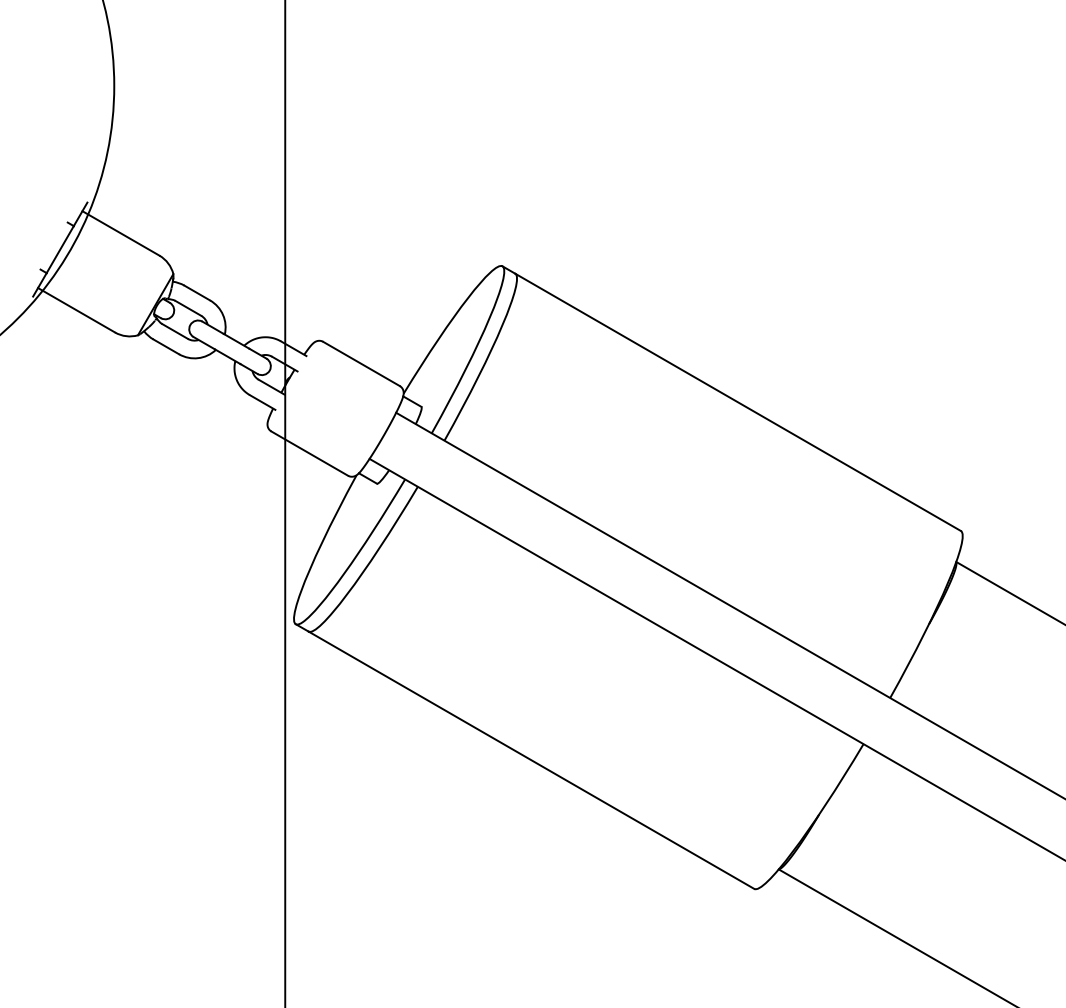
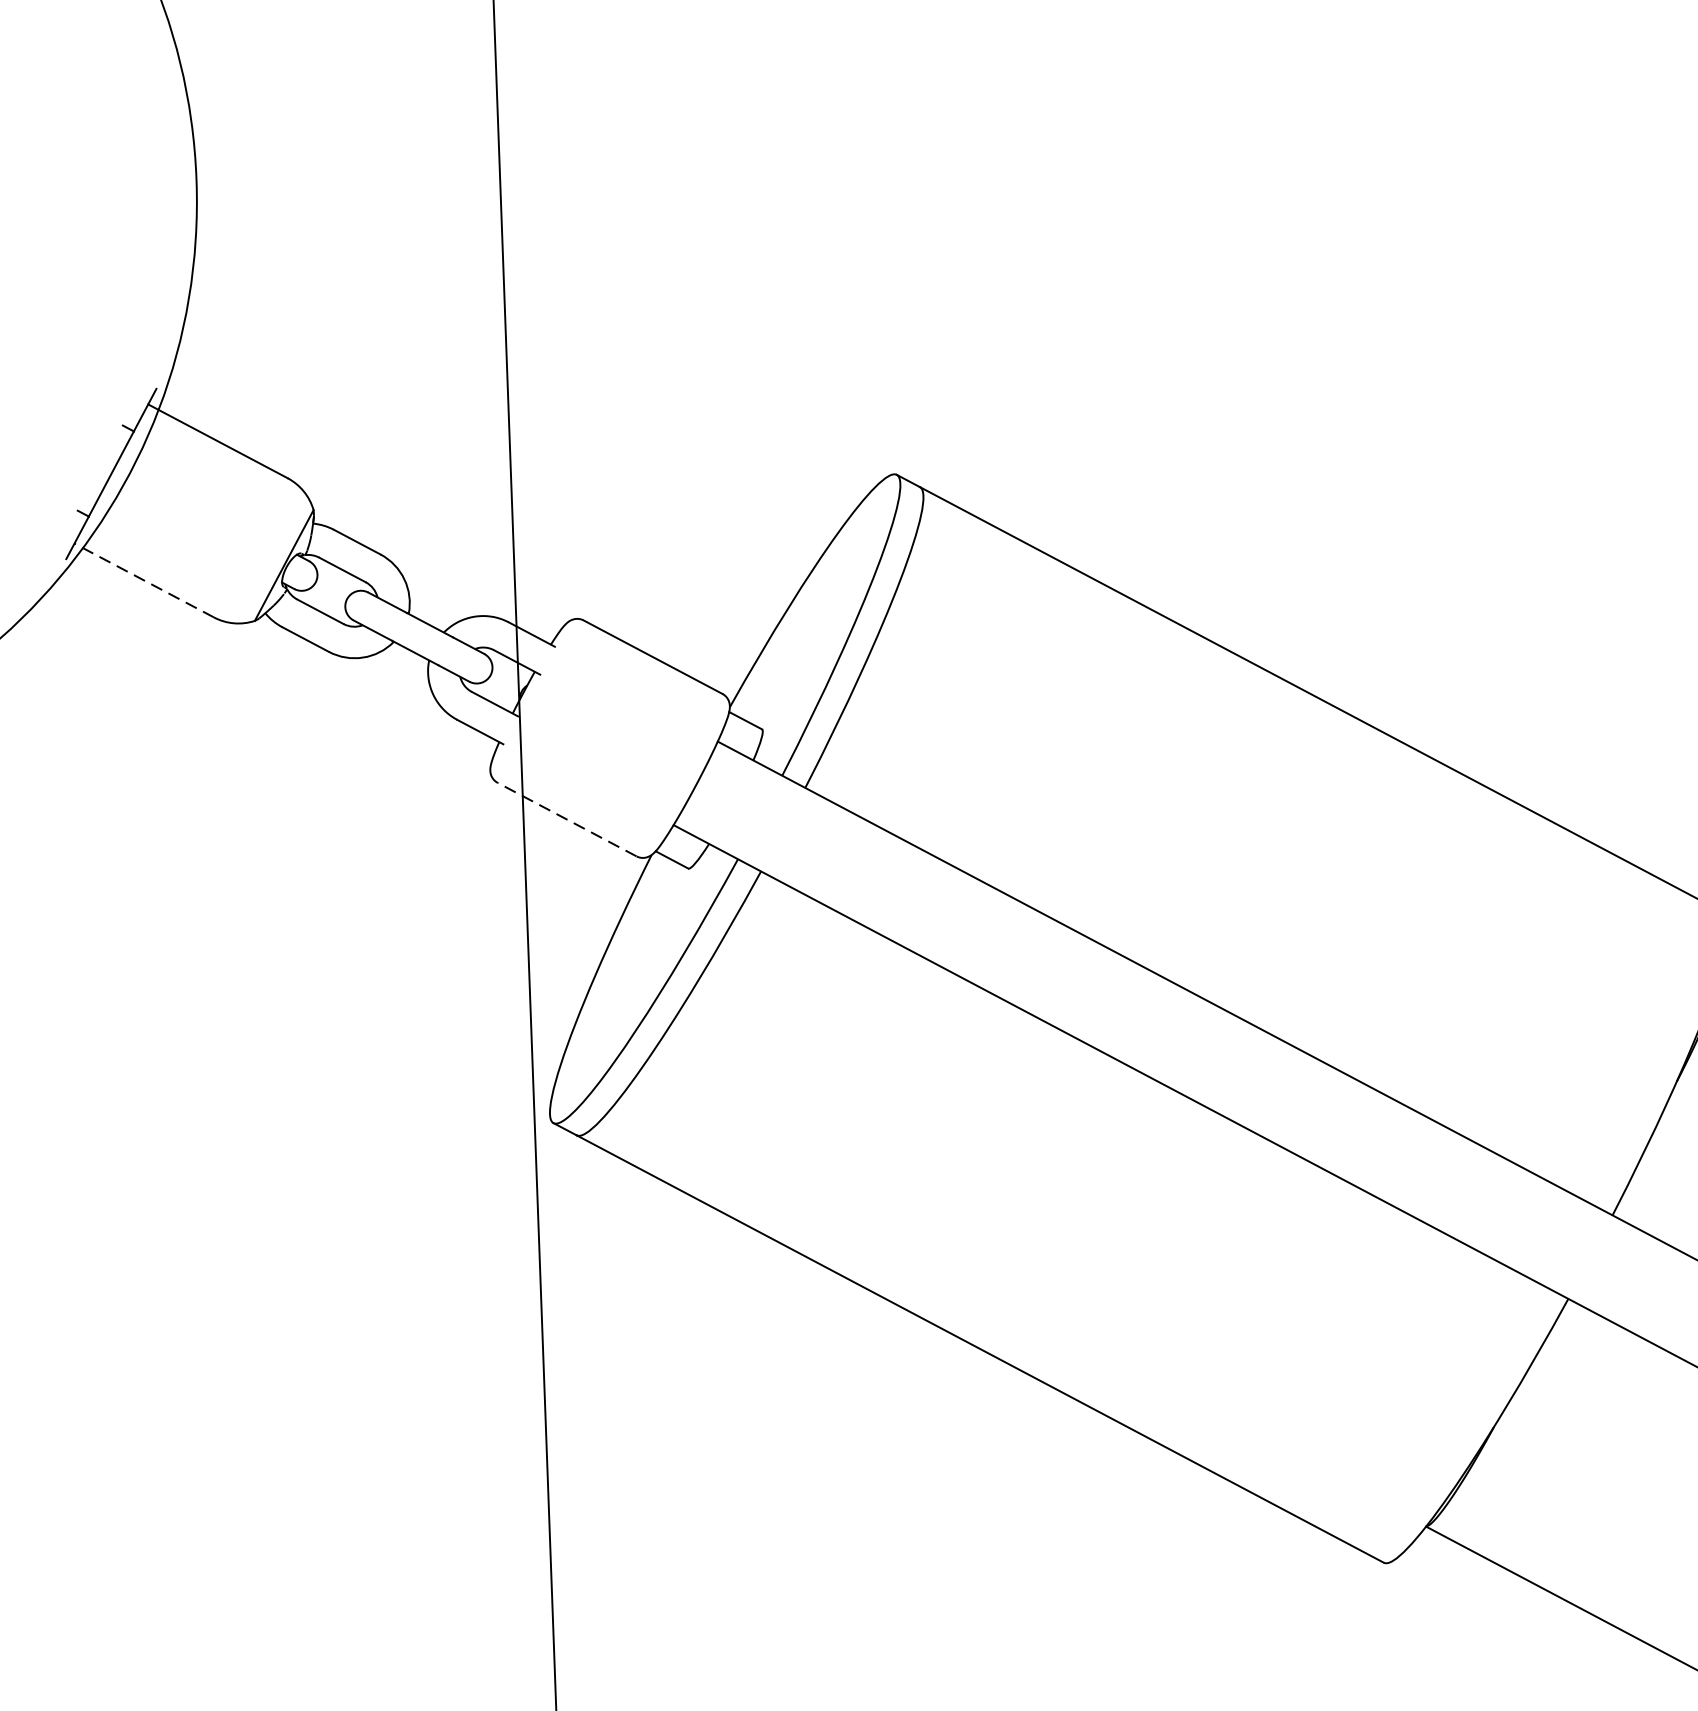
line: (76, 310) -> (144, 580), solid -> dashed
line: (309, 453) -> (566, 819), solid -> dashed

